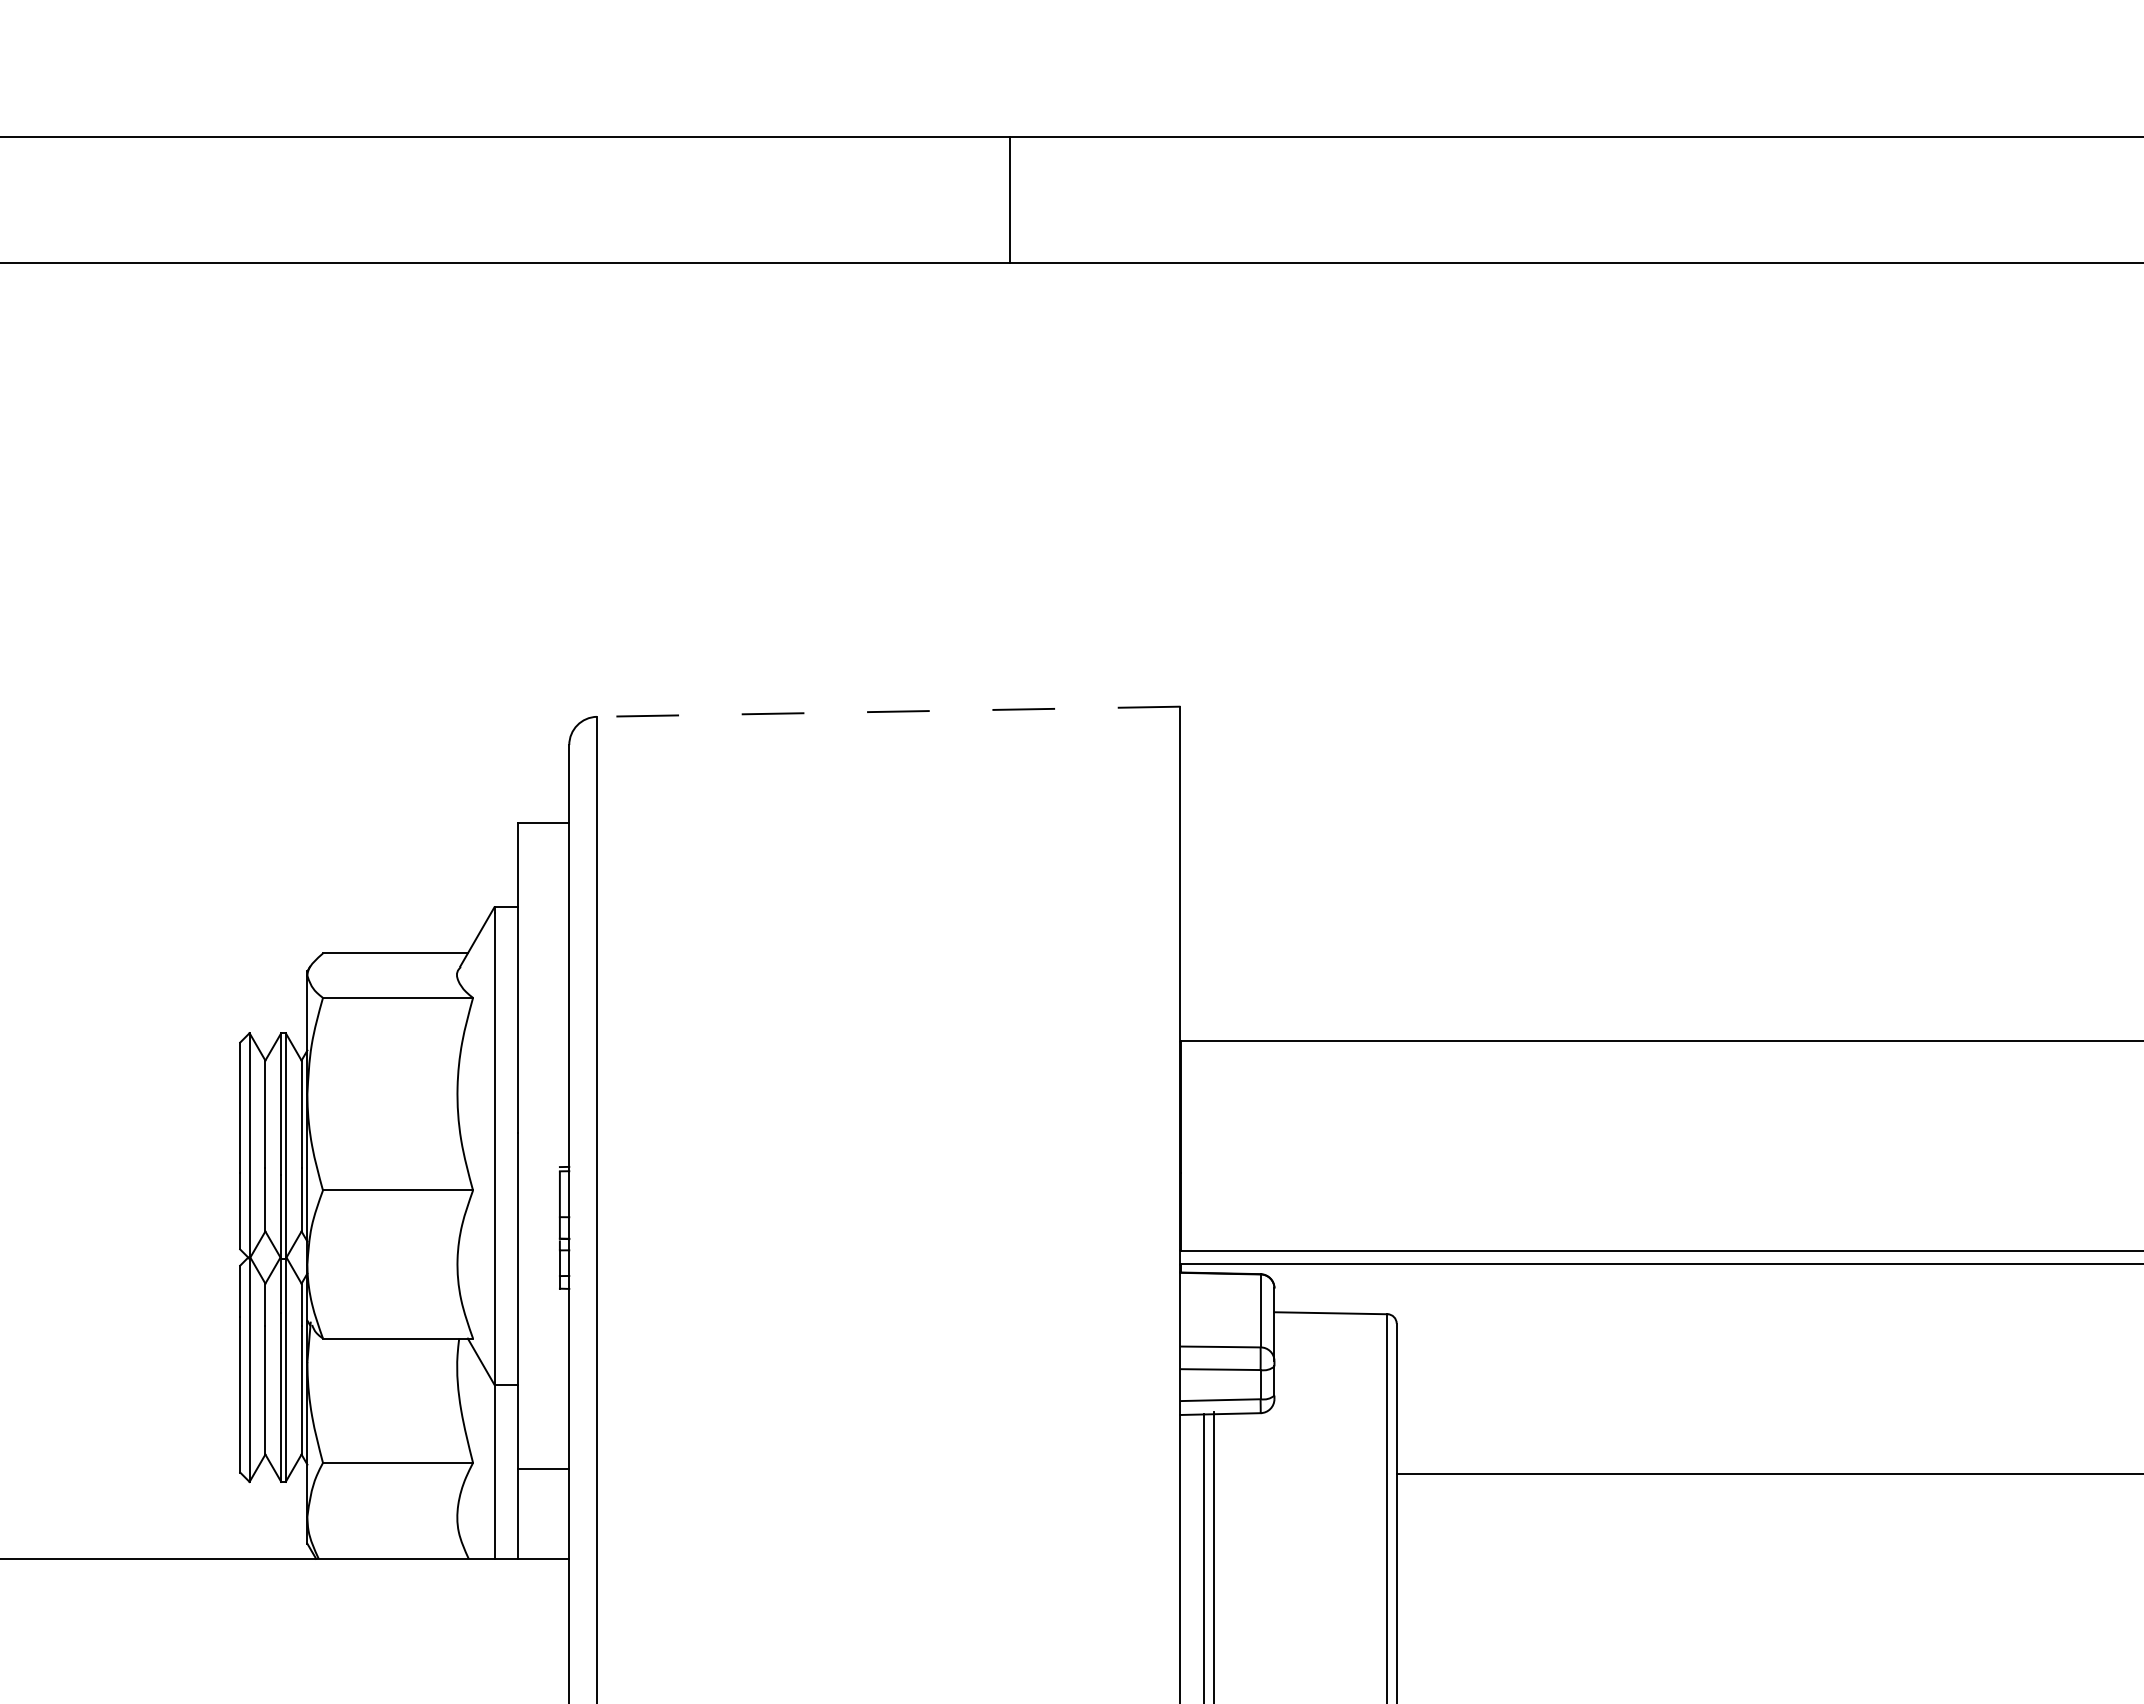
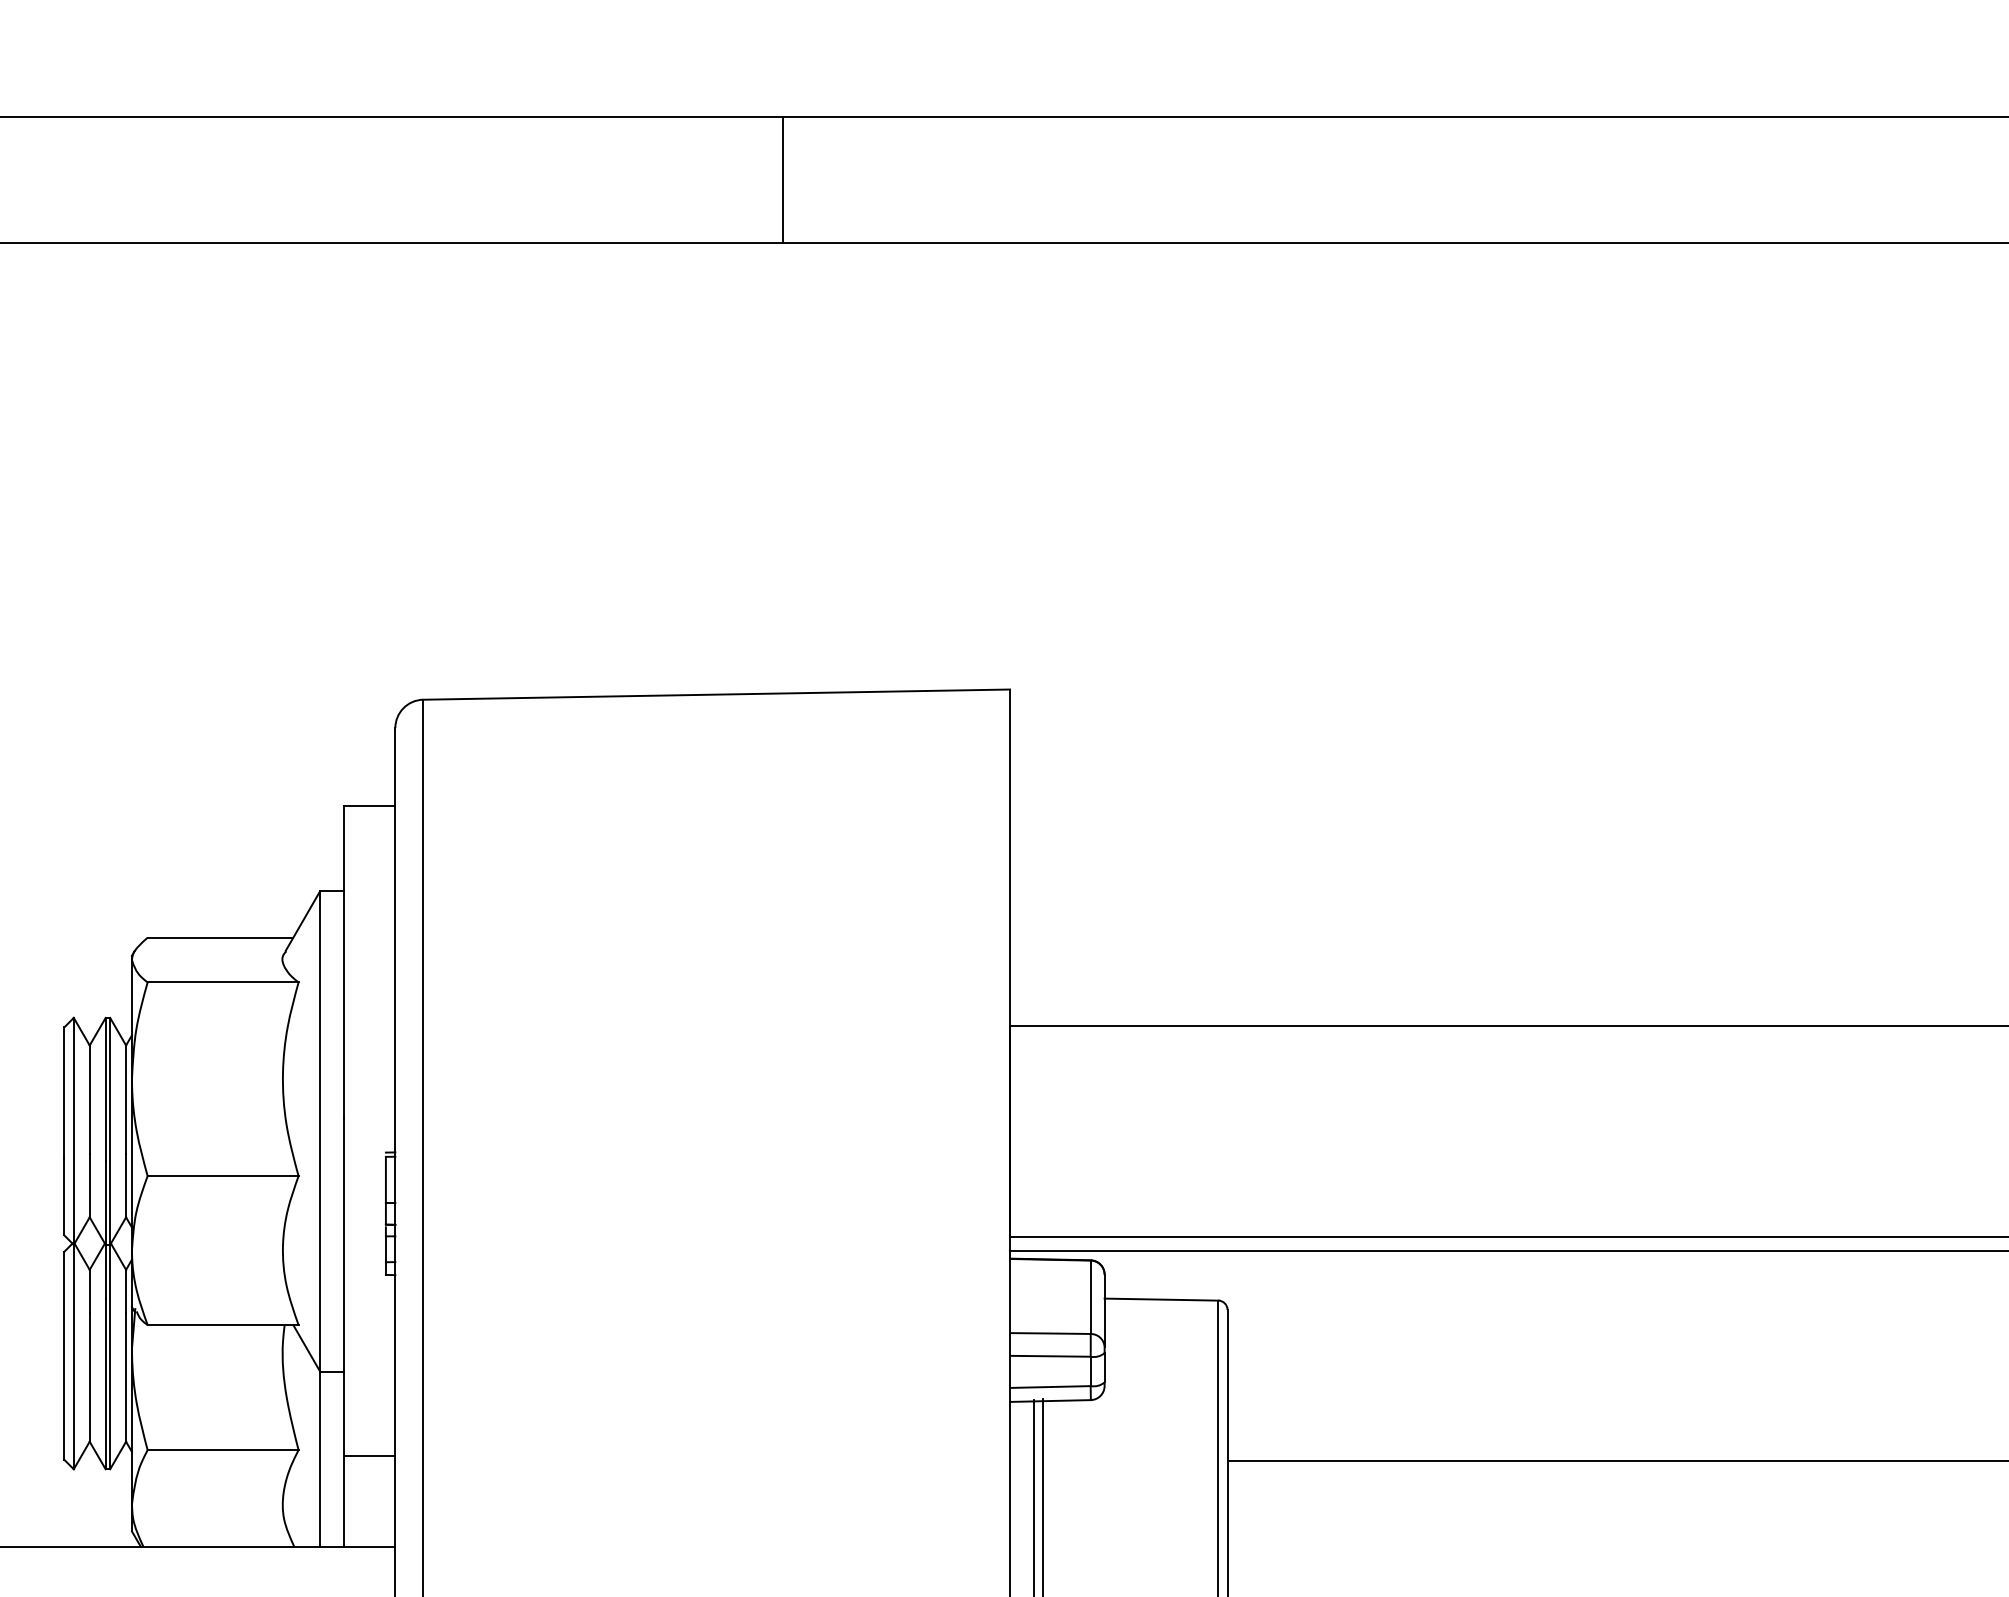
line: (1010, 199) -> (782, 179), moved
line: (888, 711) -> (716, 694), dashed -> solid

